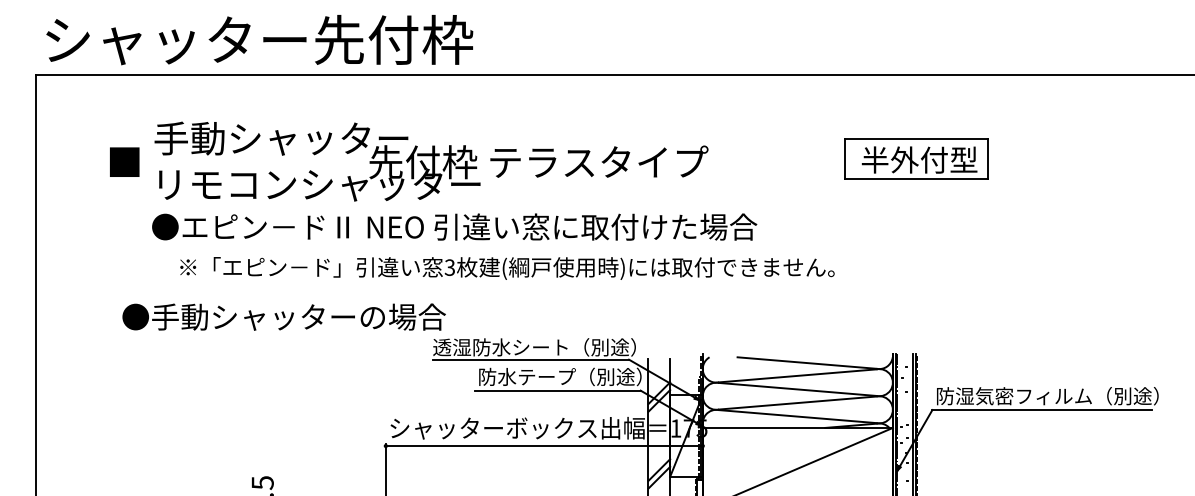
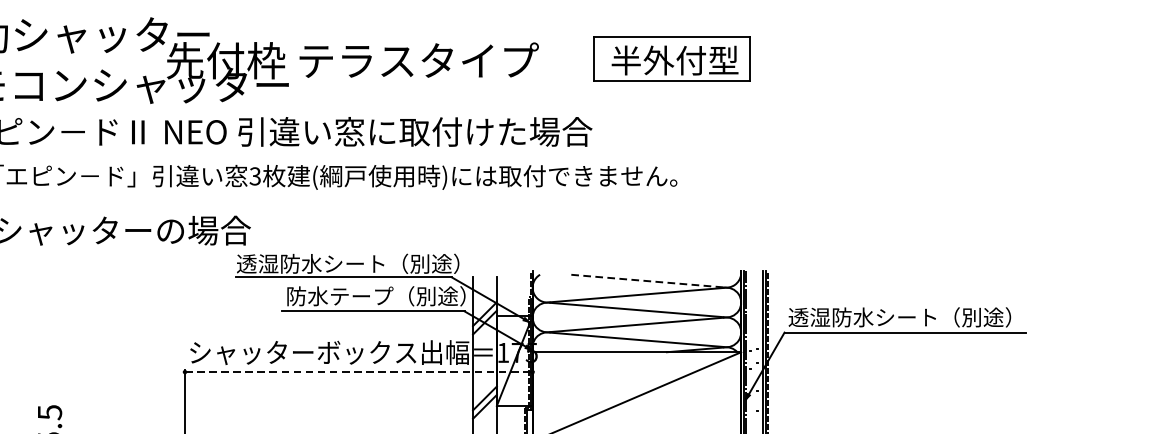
part: (916, 158) -> (671, 58), moved
line: (807, 363) -> (647, 281), solid -> dashed
text: (1047, 396) -> (910, 317), 防湿気密フィルム（別途） -> 透湿防水シート（別途）
line: (544, 446) -> (359, 372), solid -> dashed

